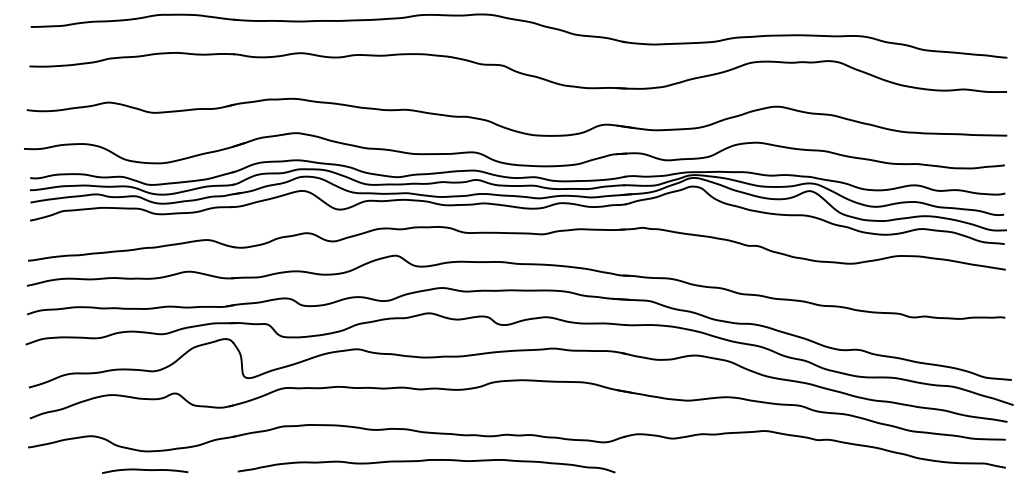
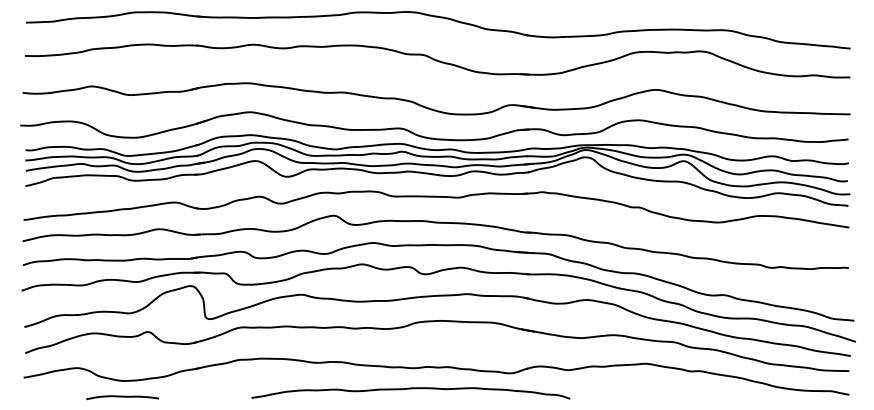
curve: (426, 461) -> (410, 389), moved

